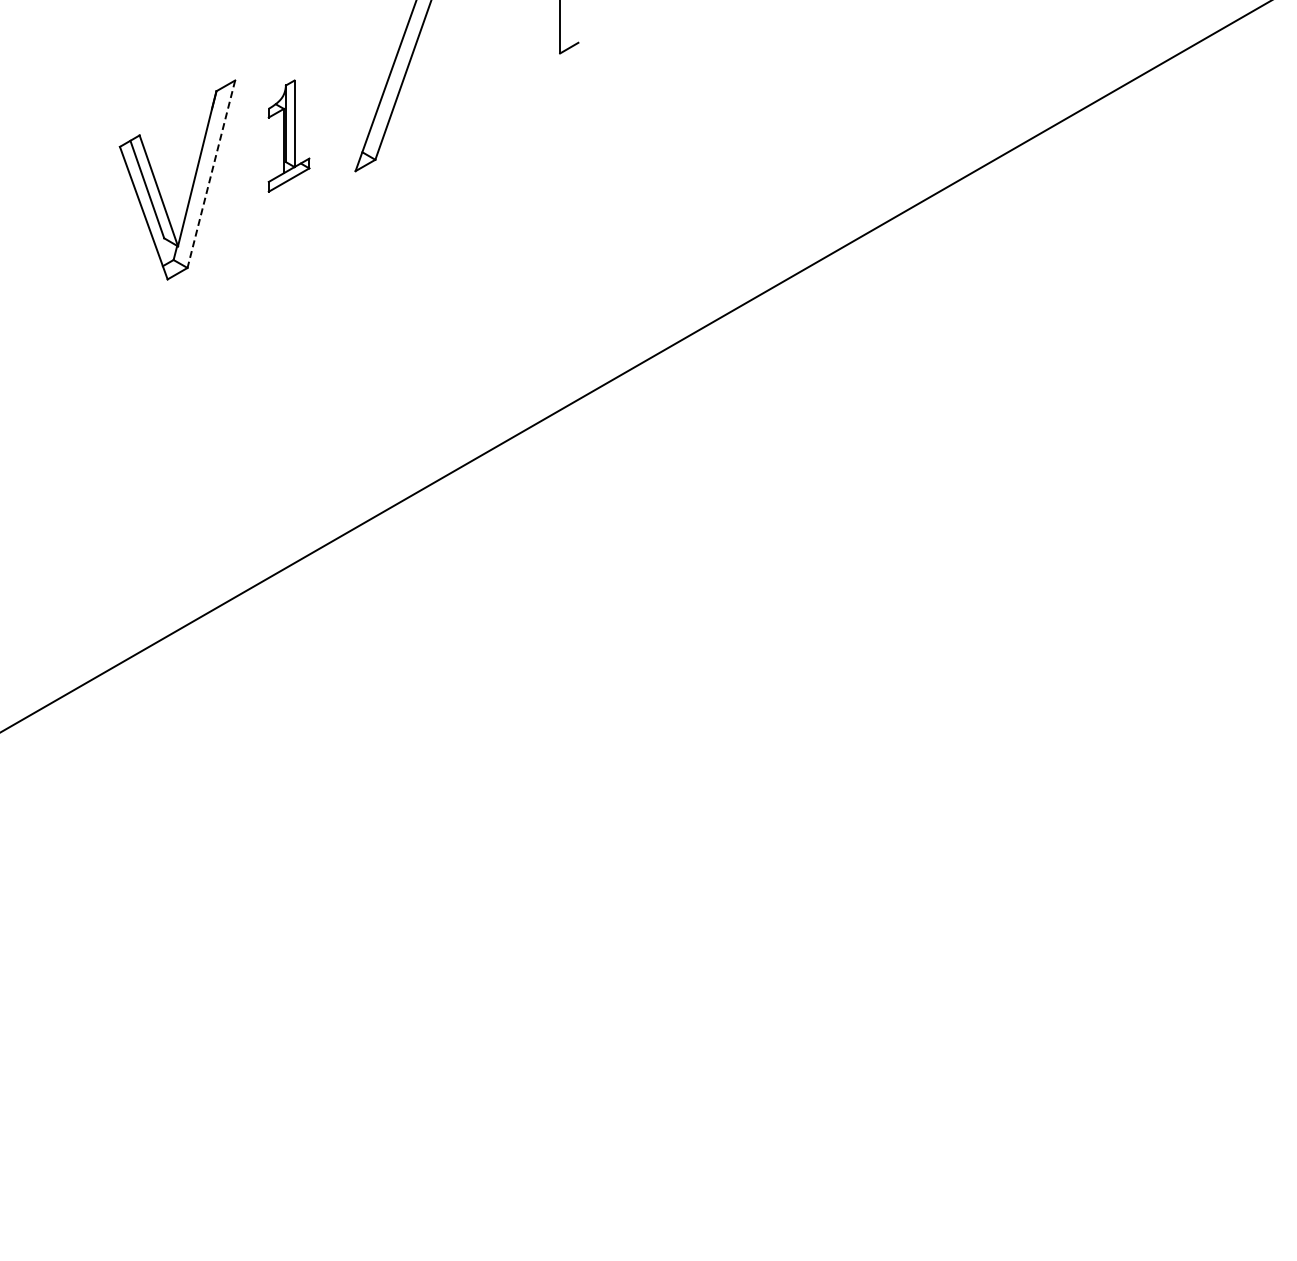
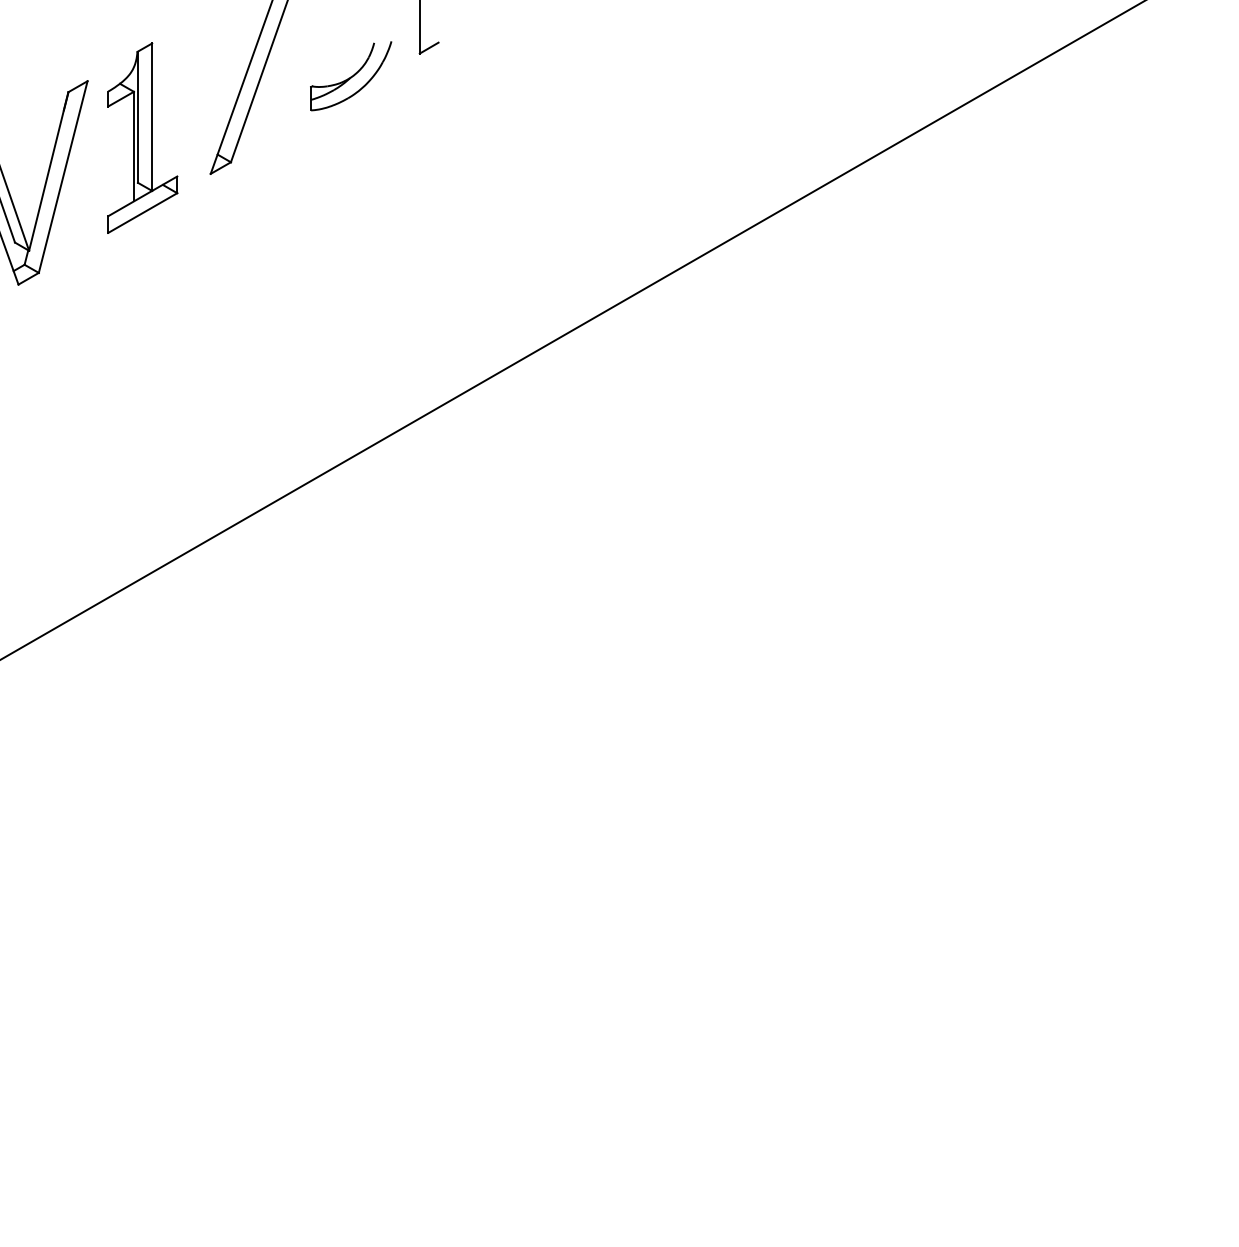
part: (492, 75) -> (350, 76), added
part: (288, 135) -> (142, 137), size x1.67
line: (211, 174) -> (63, 177), dashed -> solid

